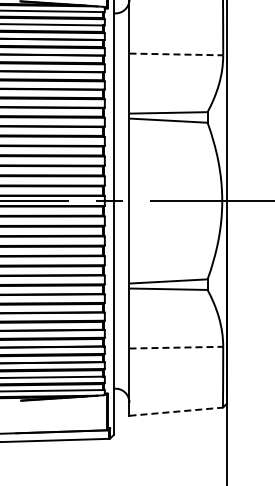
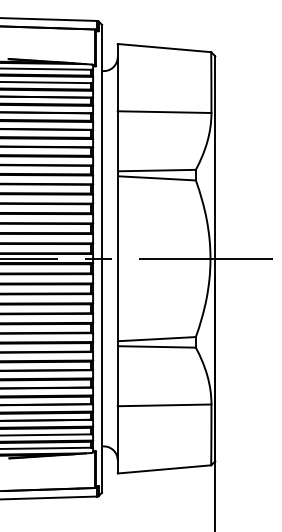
line: (176, 54) -> (164, 112), dashed -> solid
line: (176, 347) -> (164, 405), dashed -> solid
line: (176, 411) -> (164, 469), dashed -> solid

